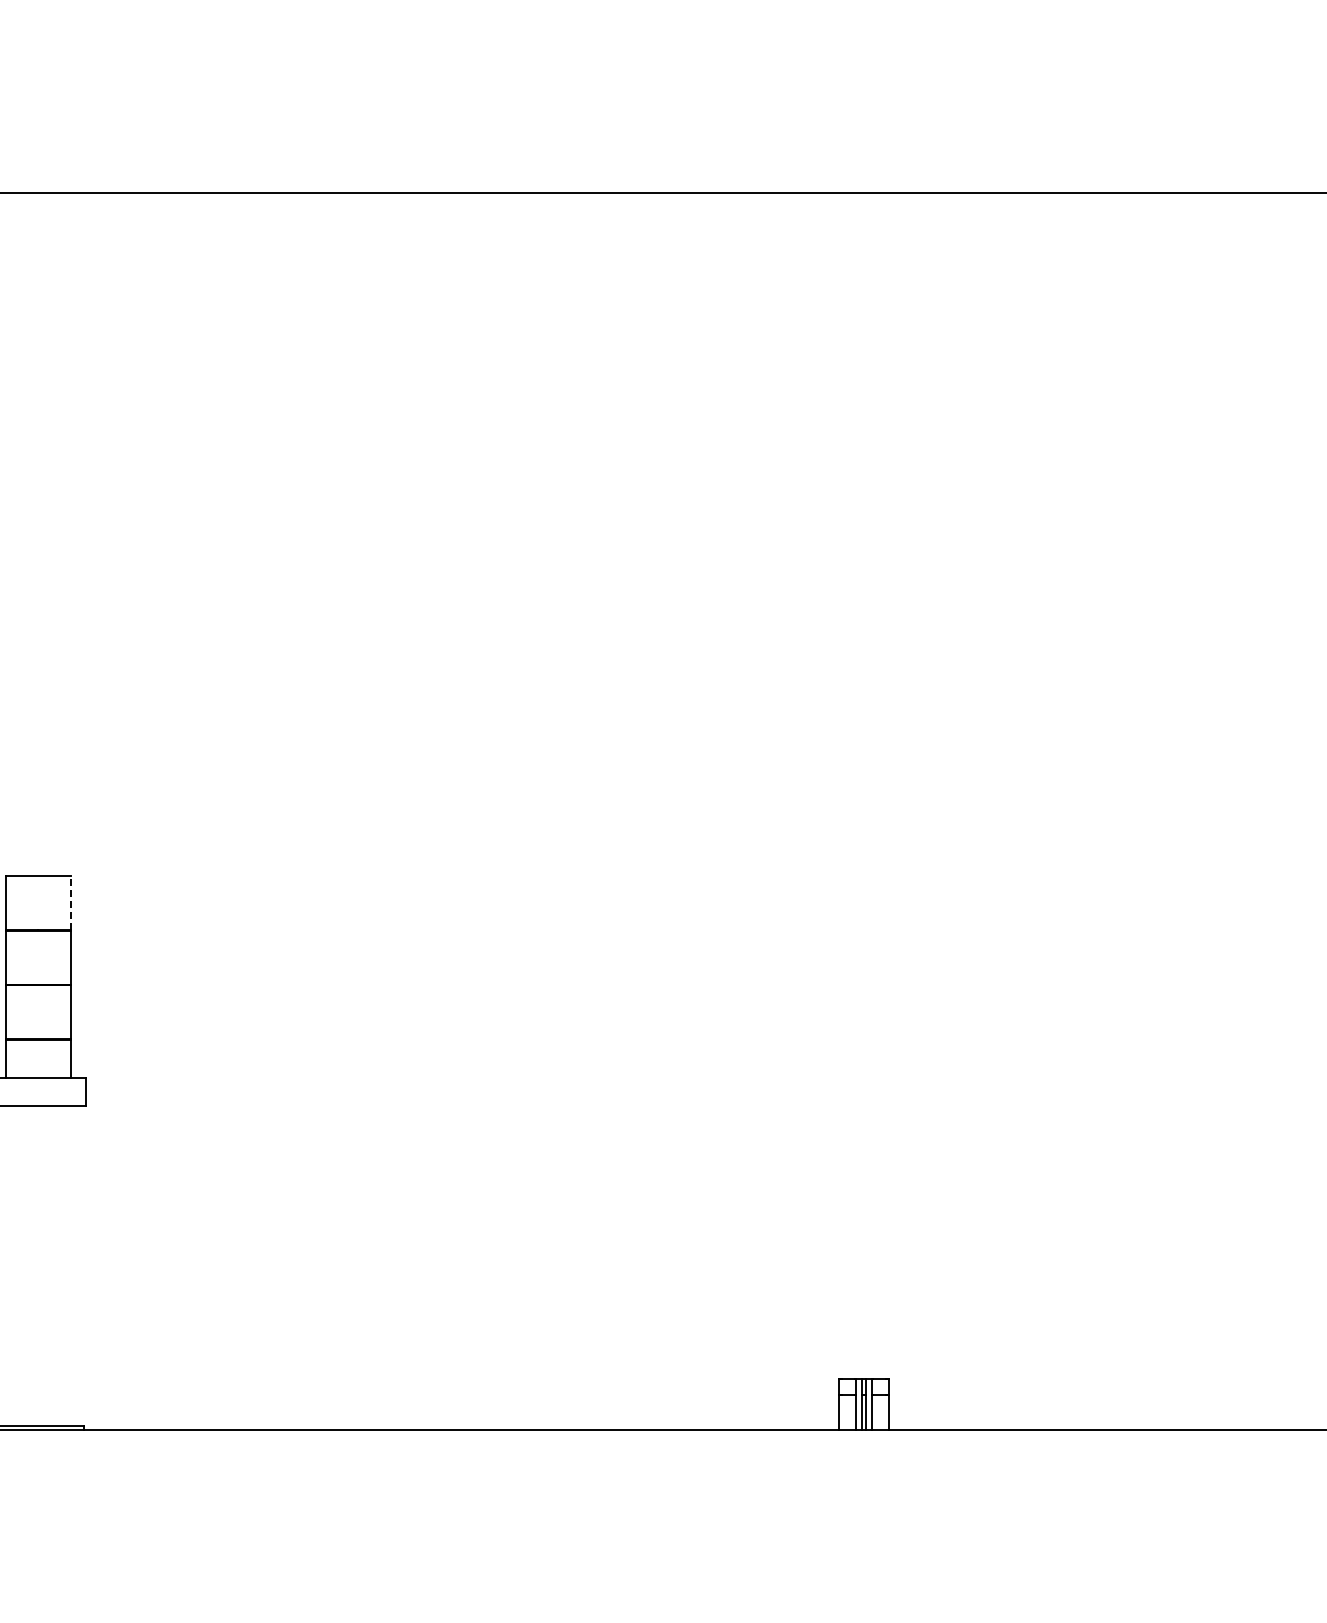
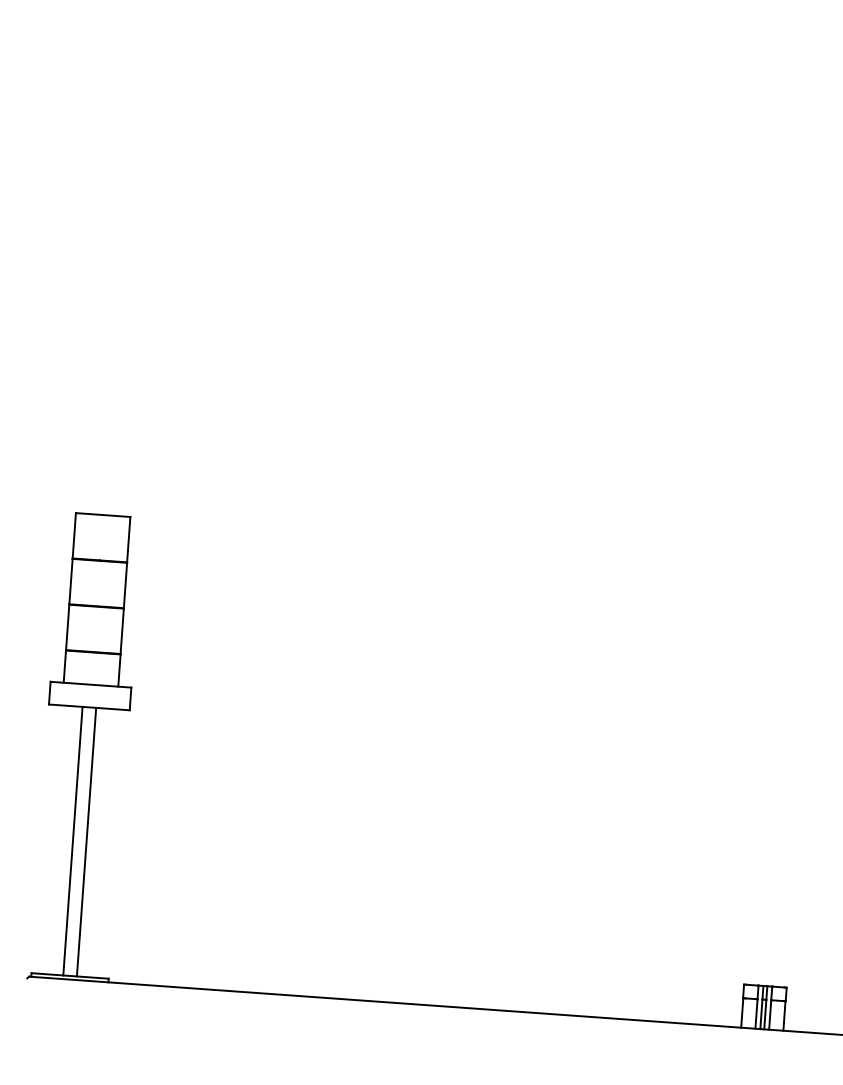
line: (70, 902) -> (128, 539), dashed -> solid
line: (29, 1265) -> (72, 841), added
line: (46, 1265) -> (86, 842), added

